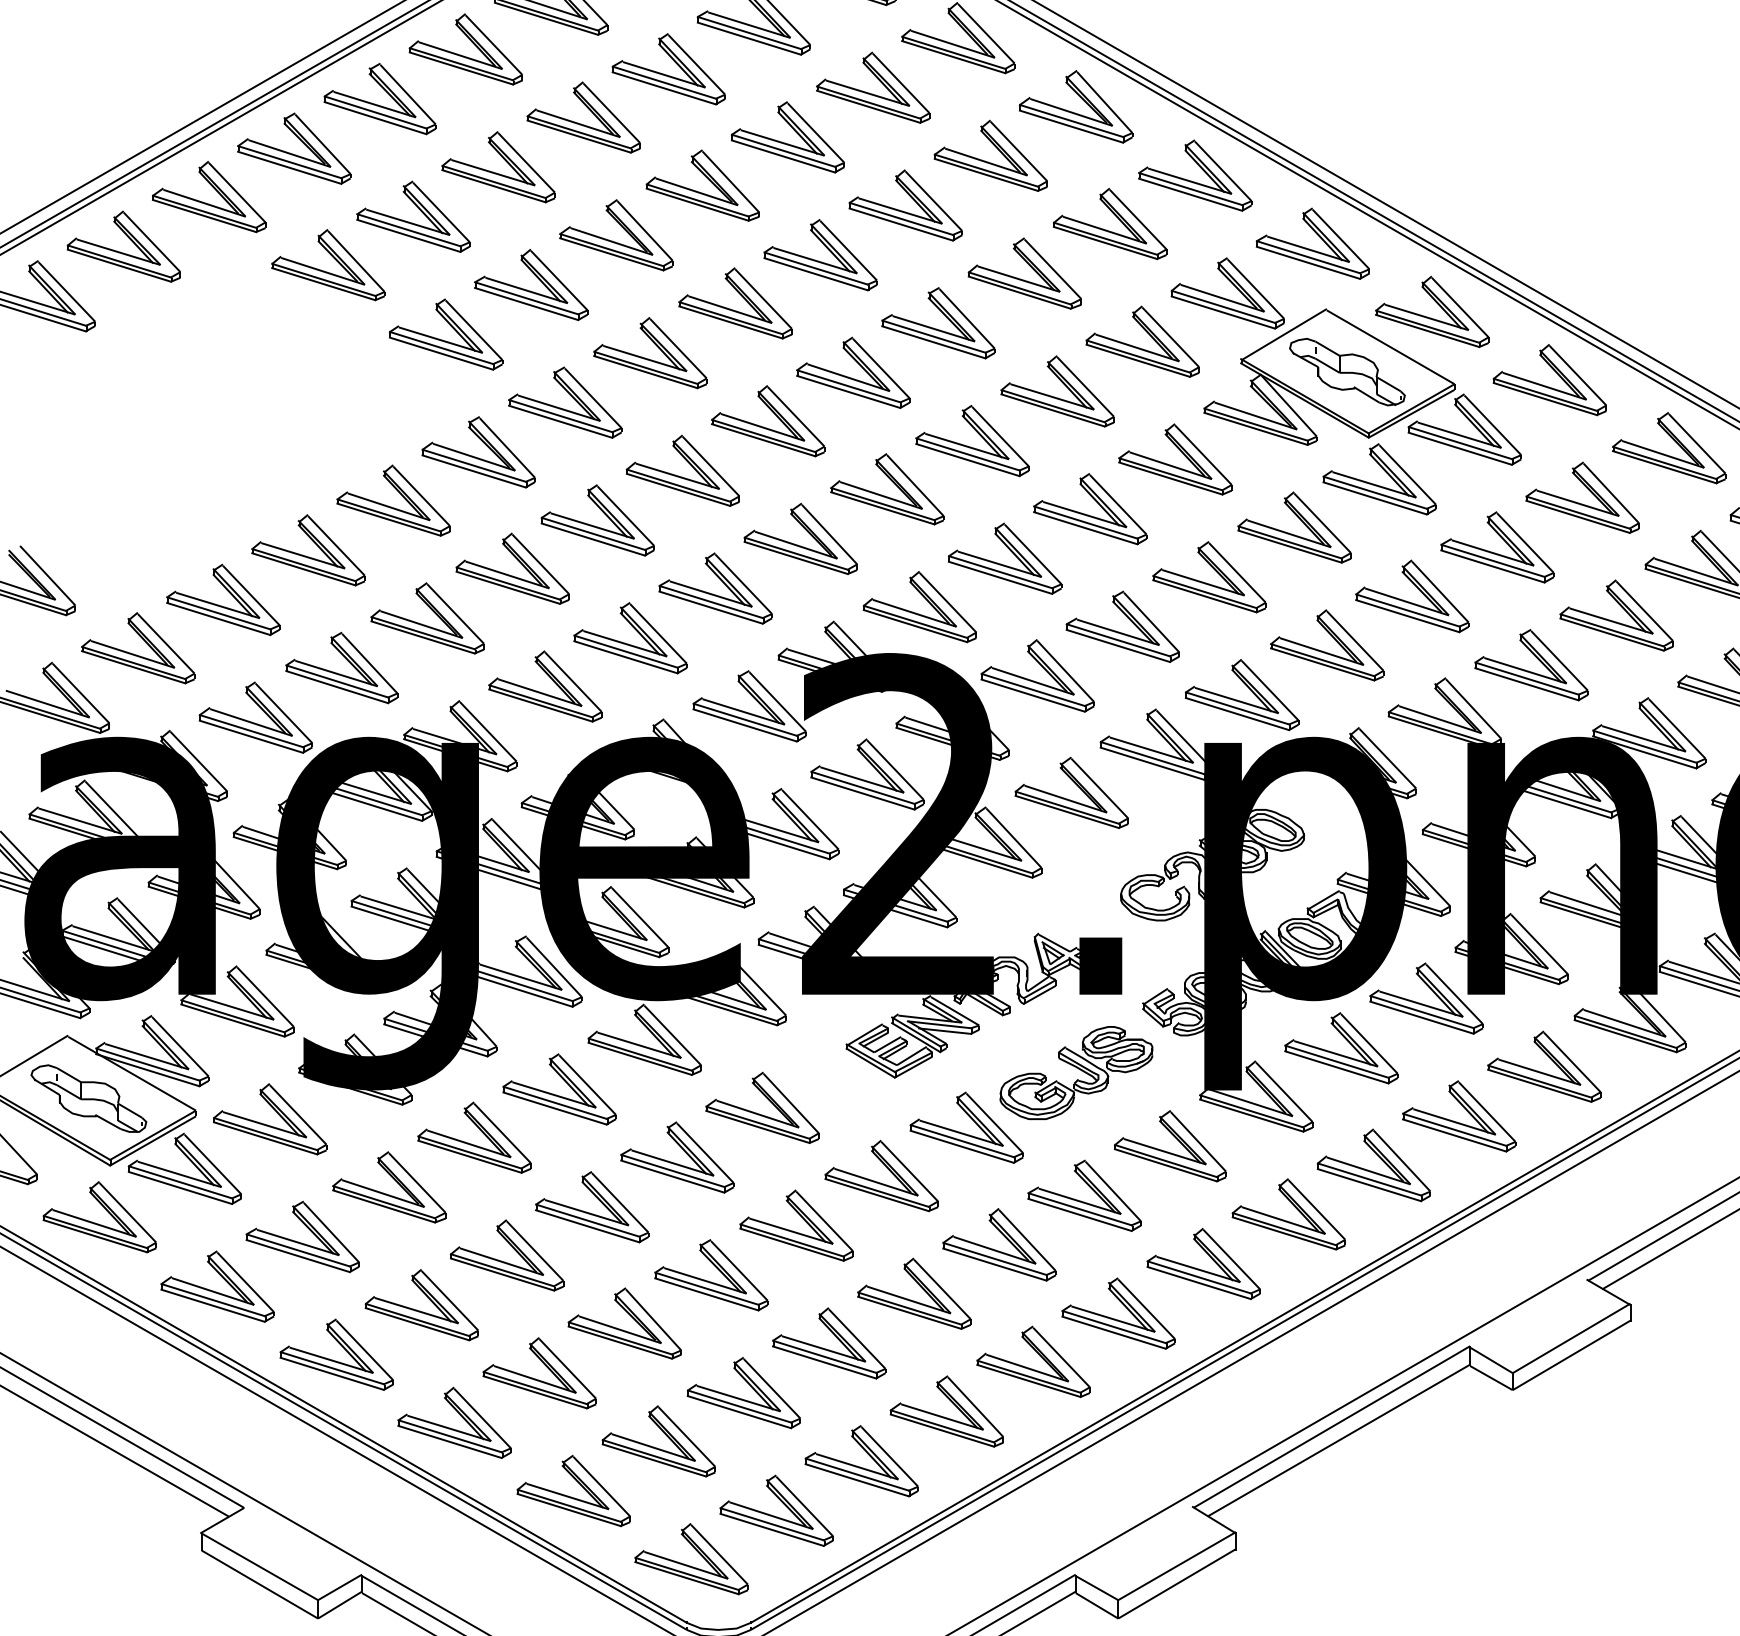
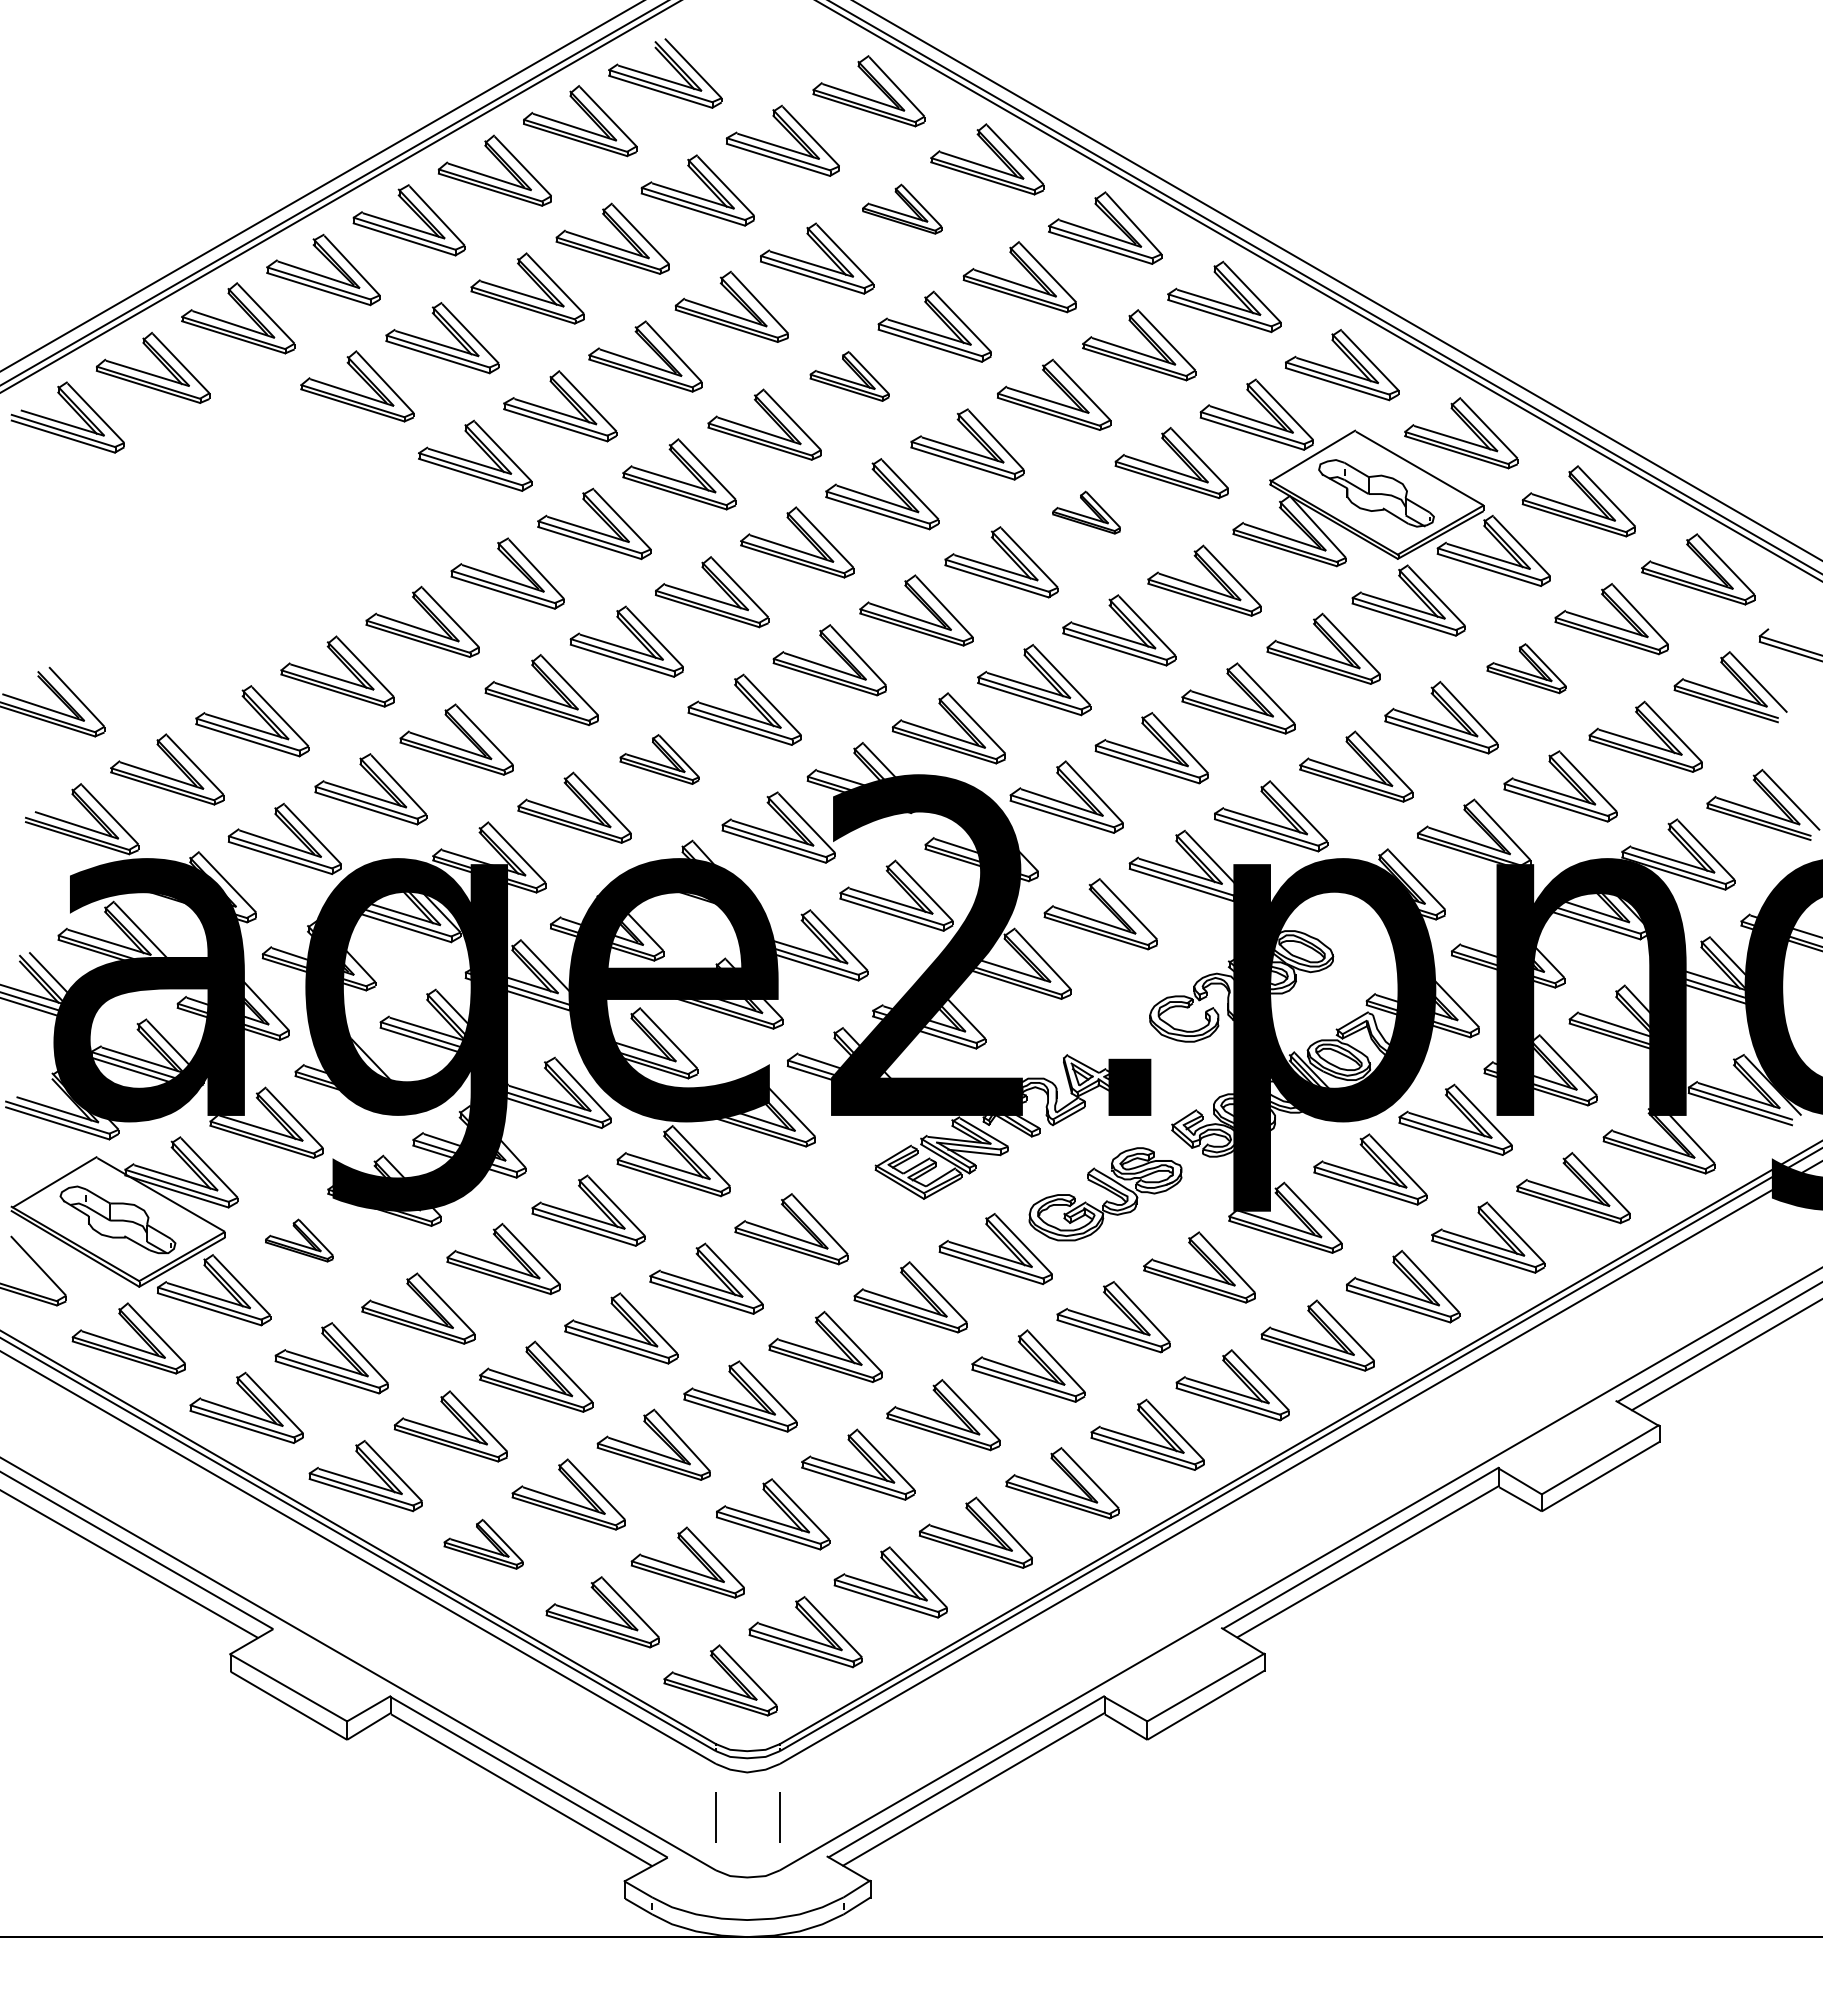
part: (873, 88) -> (902, 209), size x0.7
part: (820, 255) -> (849, 376), size x0.7
part: (1057, 391) -> (1086, 512), size x0.6
part: (1497, 547) -> (1526, 668), size x0.7
part: (630, 638) -> (659, 759), size x0.7
part: (270, 1119) -> (299, 1240), size x0.6
part: (454, 1423) -> (483, 1544), size x0.7

